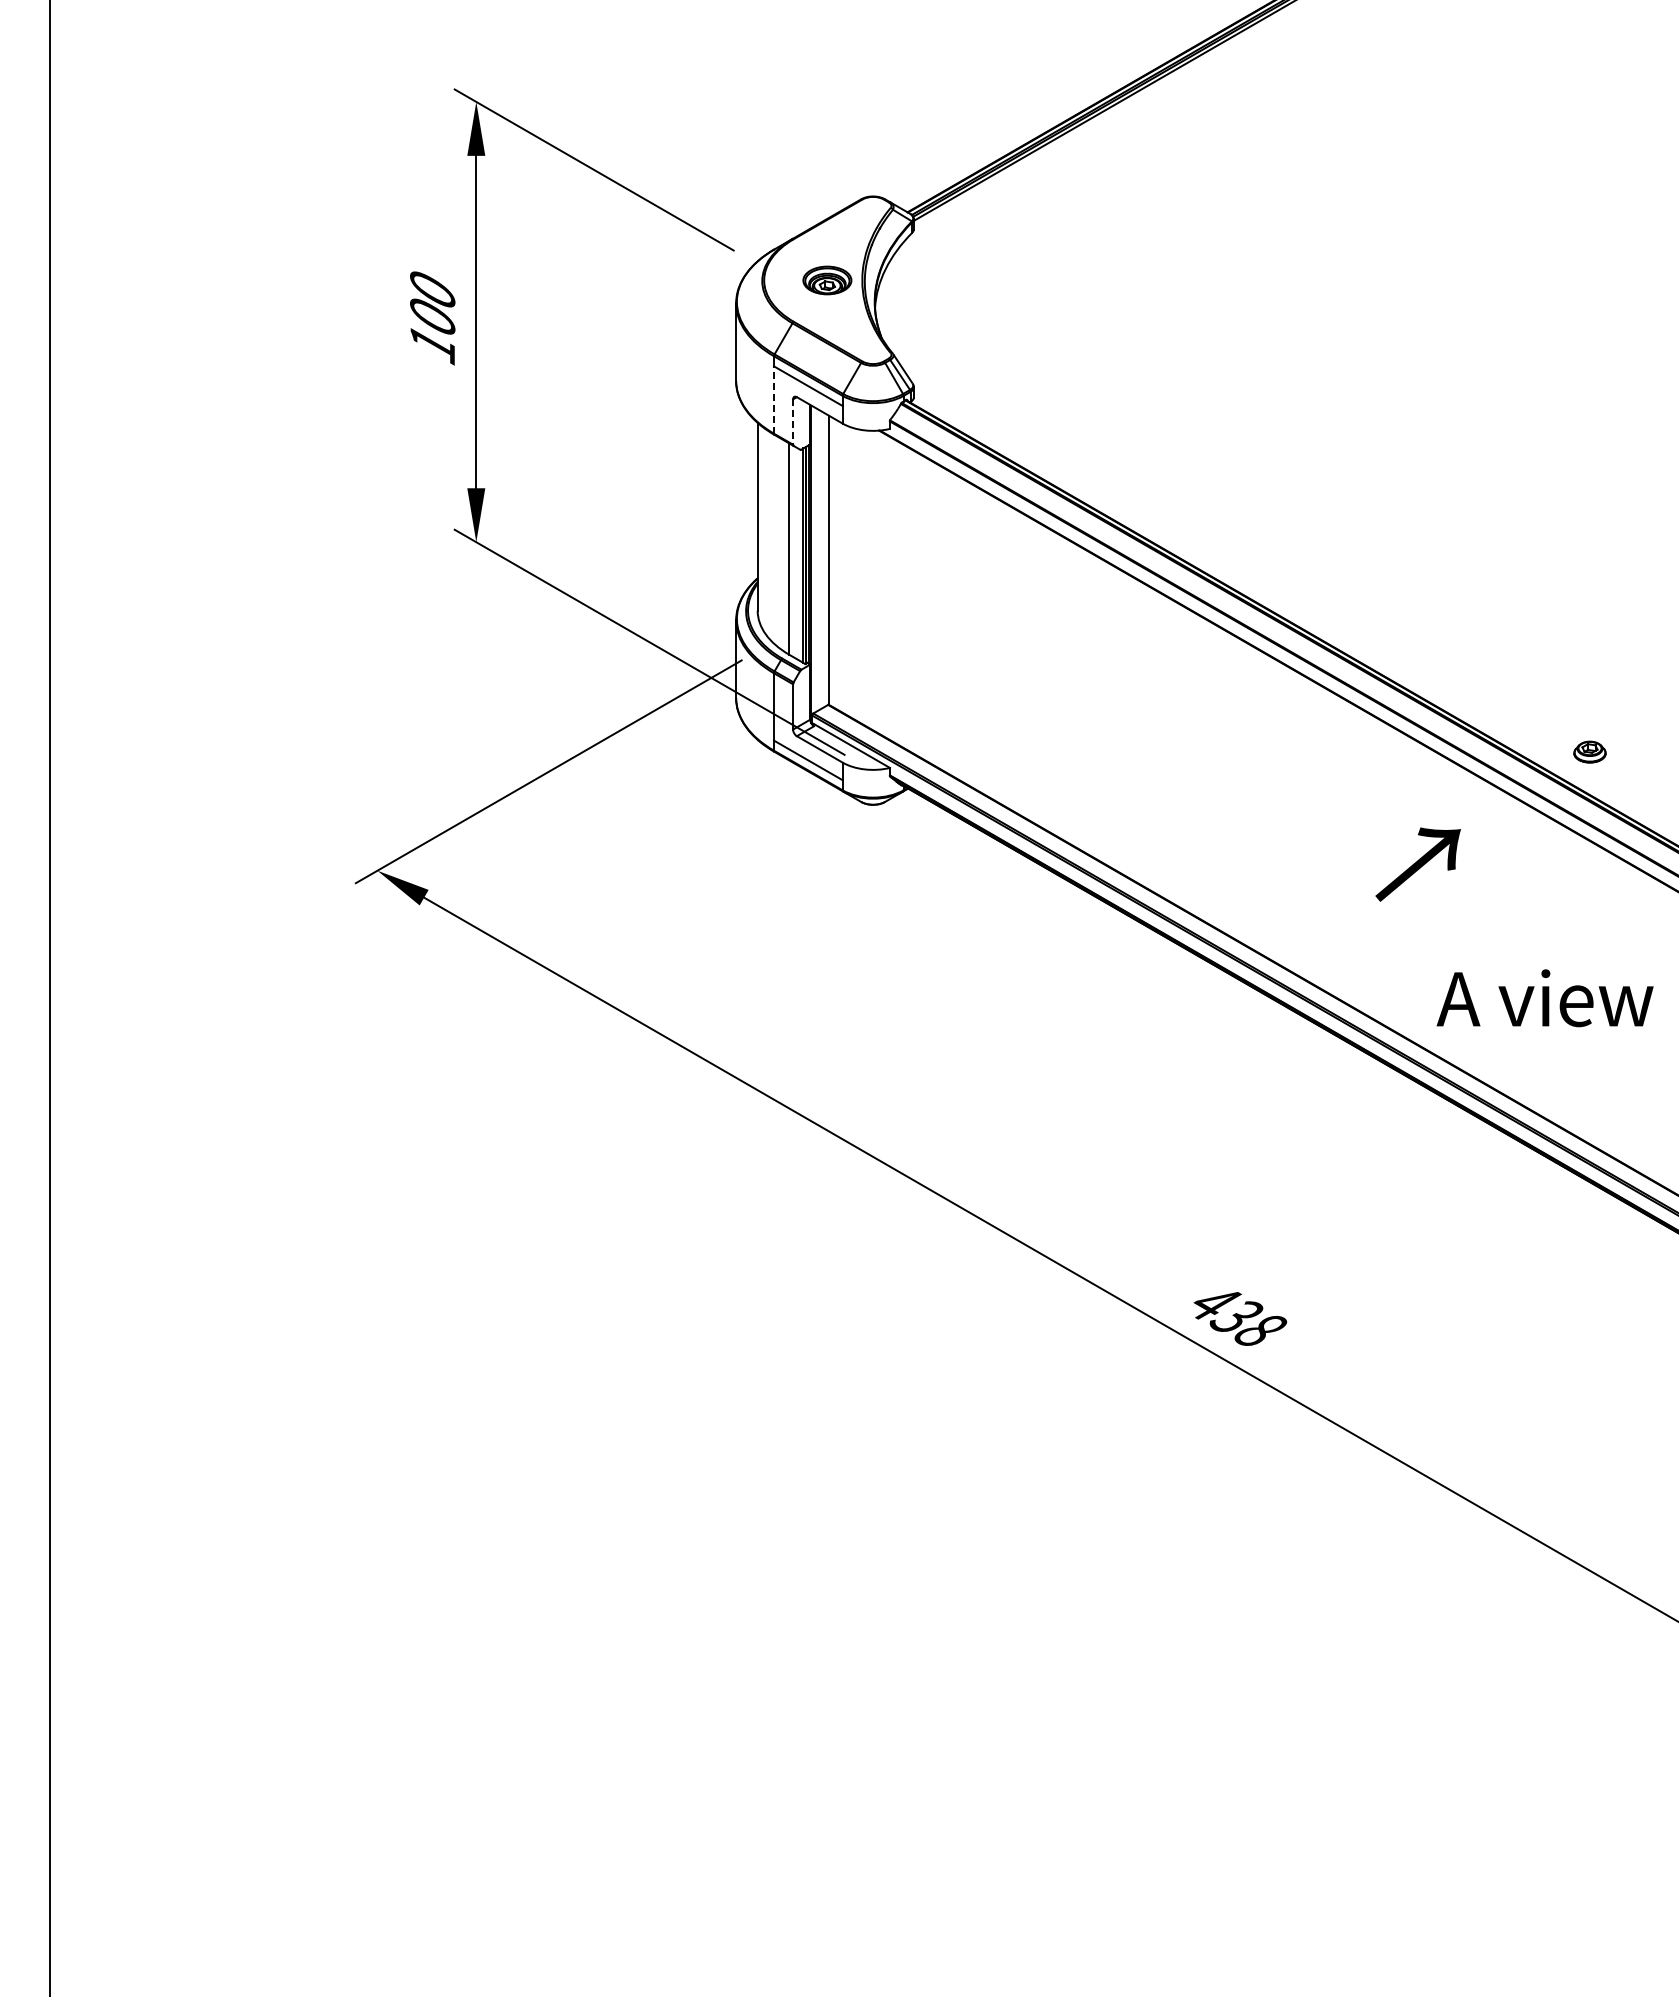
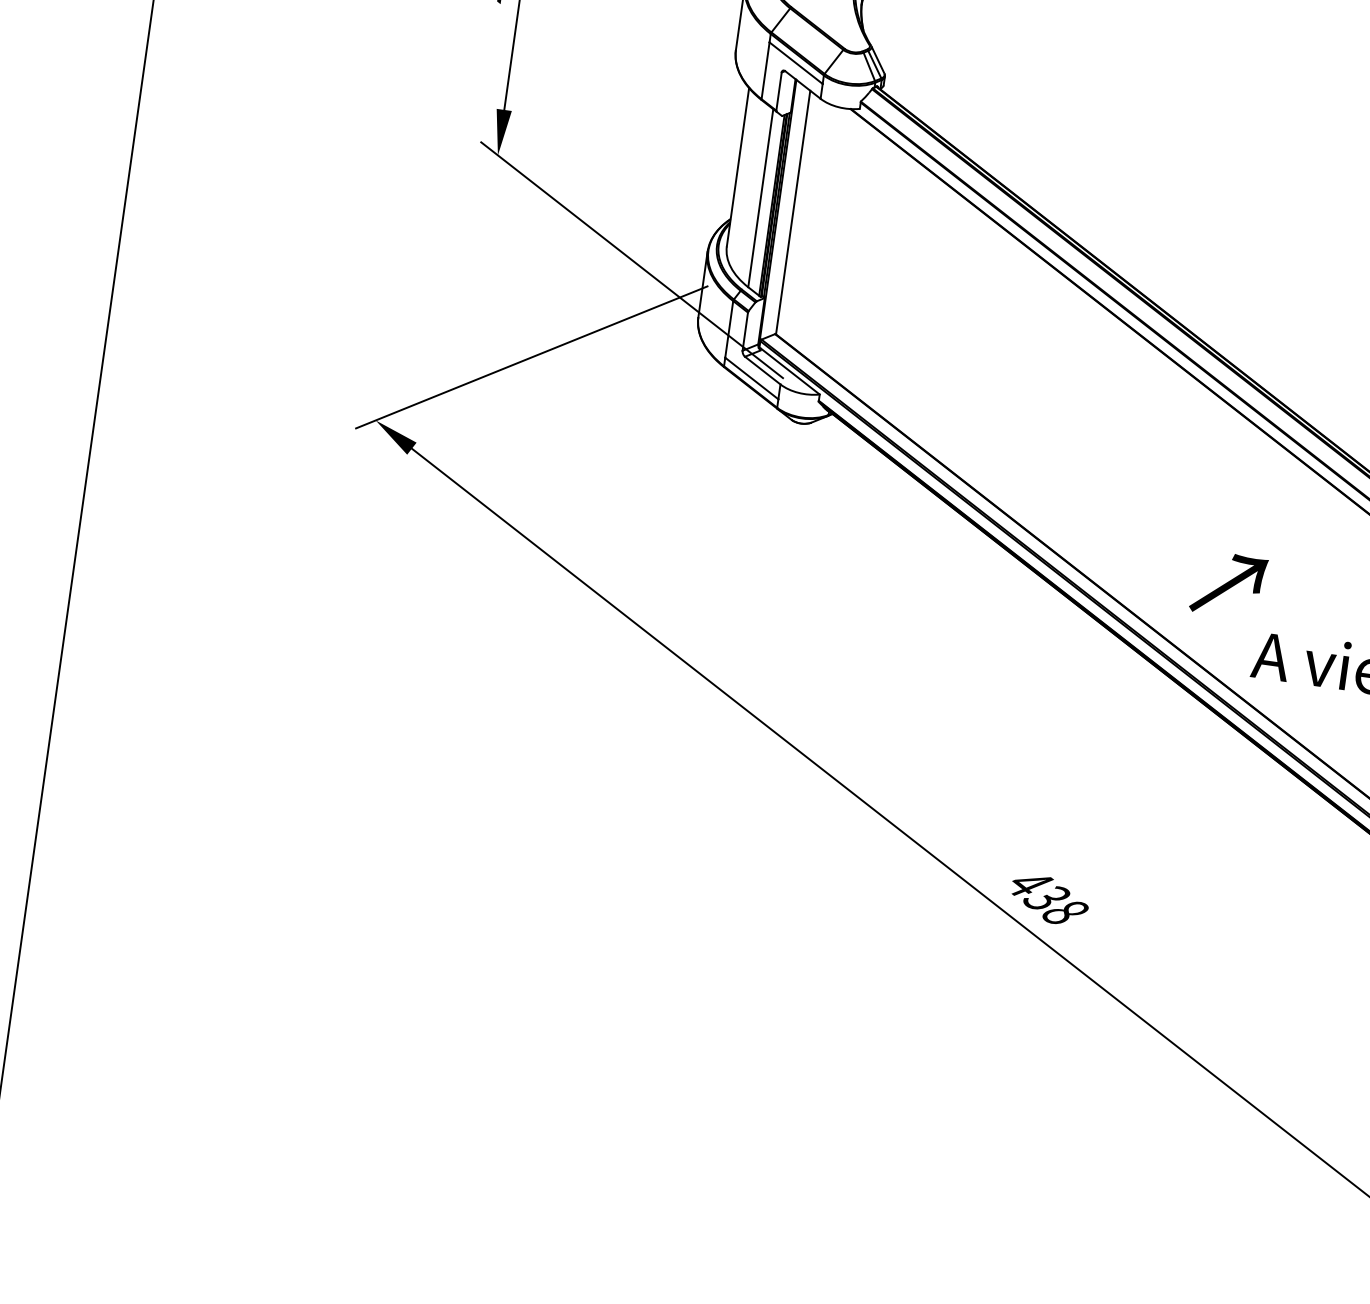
line: (774, 400) -> (765, 71), dashed -> solid
line: (793, 422) -> (779, 92), dashed -> solid
text: (1417, 864) -> (1228, 584), moved

